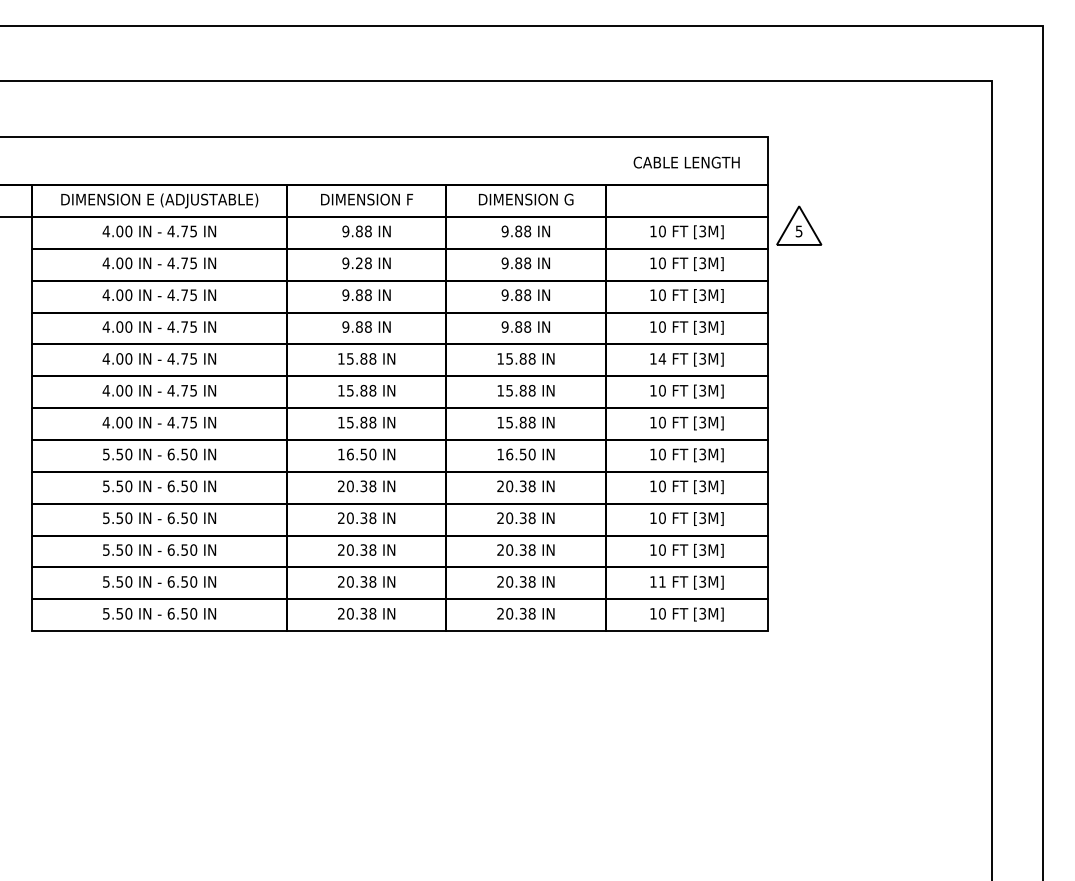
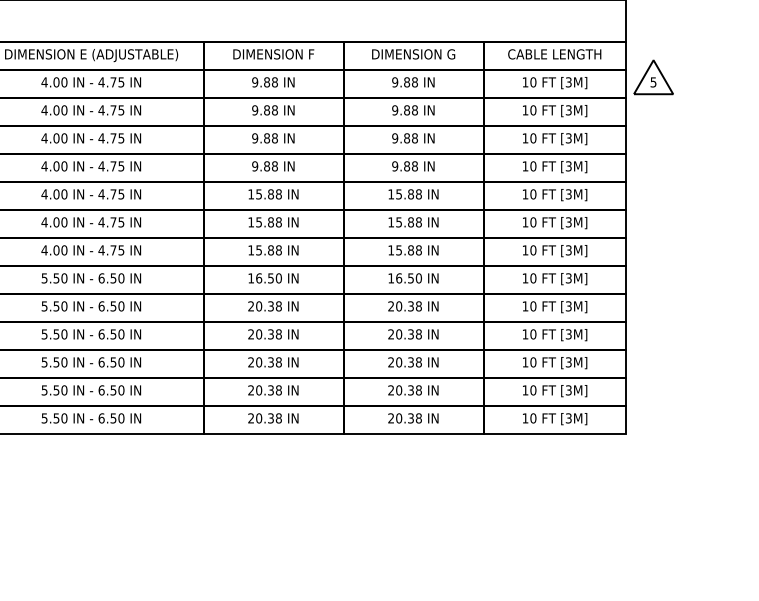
text: (686, 162) -> (554, 54), moved
text: (359, 263) -> (267, 110), 9.28 -> 9.88
text: (662, 358) -> (533, 194), 14 -> 10
text: (662, 581) -> (533, 390), 11 -> 10

